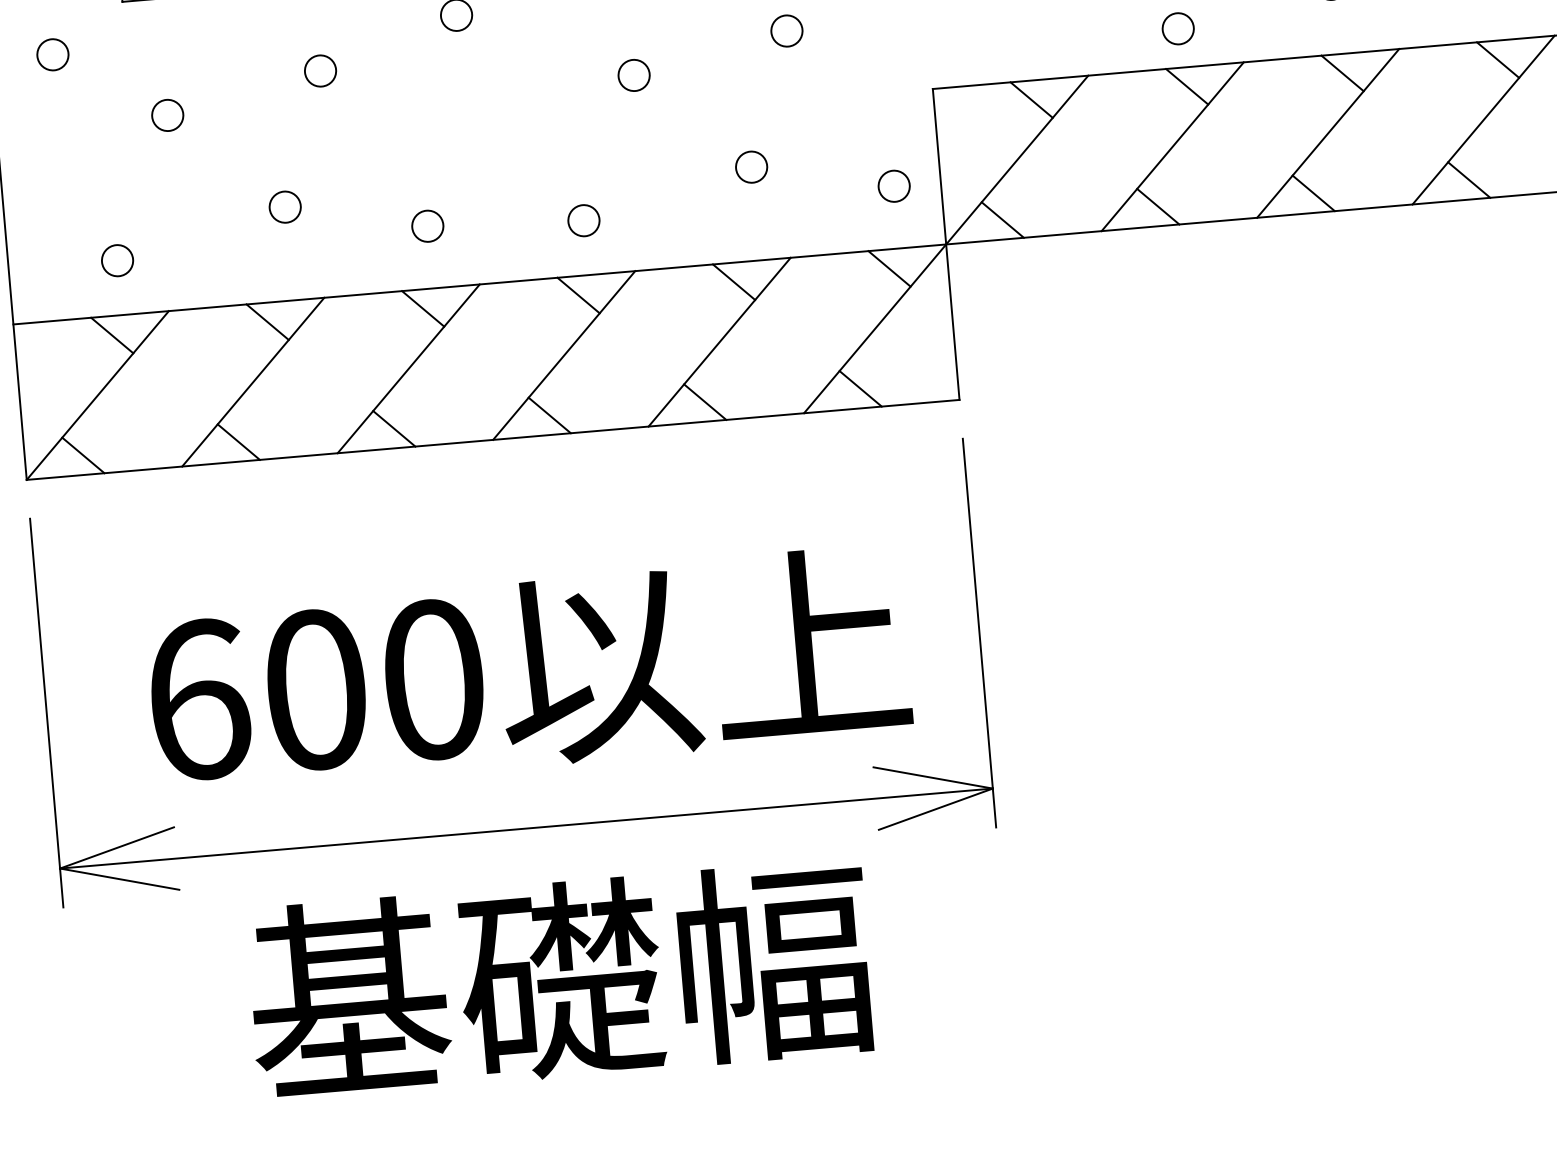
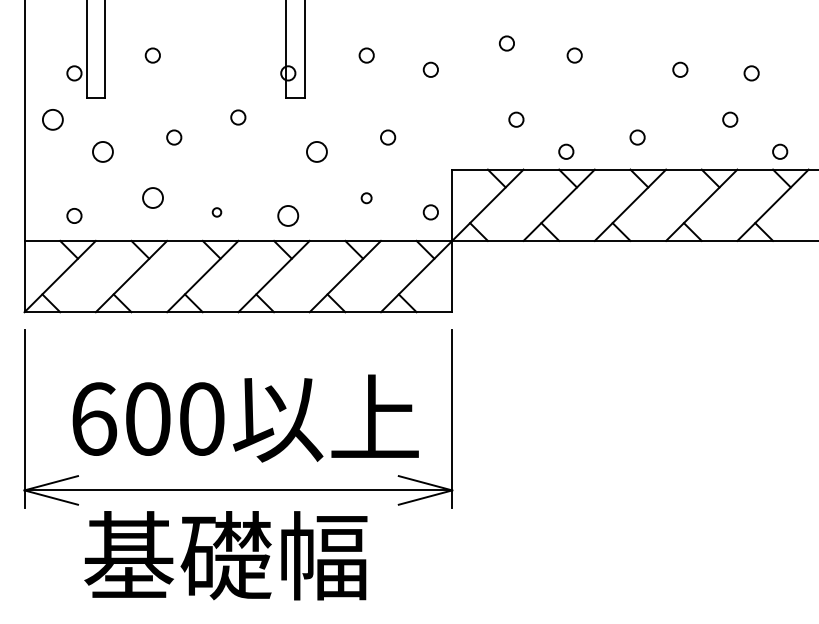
circle: (53, 54) -> (53, 119), size x1.4
circle: (633, 74) -> (316, 151), size x1.4
circle: (166, 114) -> (102, 151), size x1.4
circle: (751, 167) -> (366, 198), size x0.7
circle: (284, 207) -> (152, 198), size x1.4
circle: (584, 219) -> (288, 215), size x1.4
circle: (426, 226) -> (216, 212), size x0.6
text: (559, 979) -> (225, 555), moved

